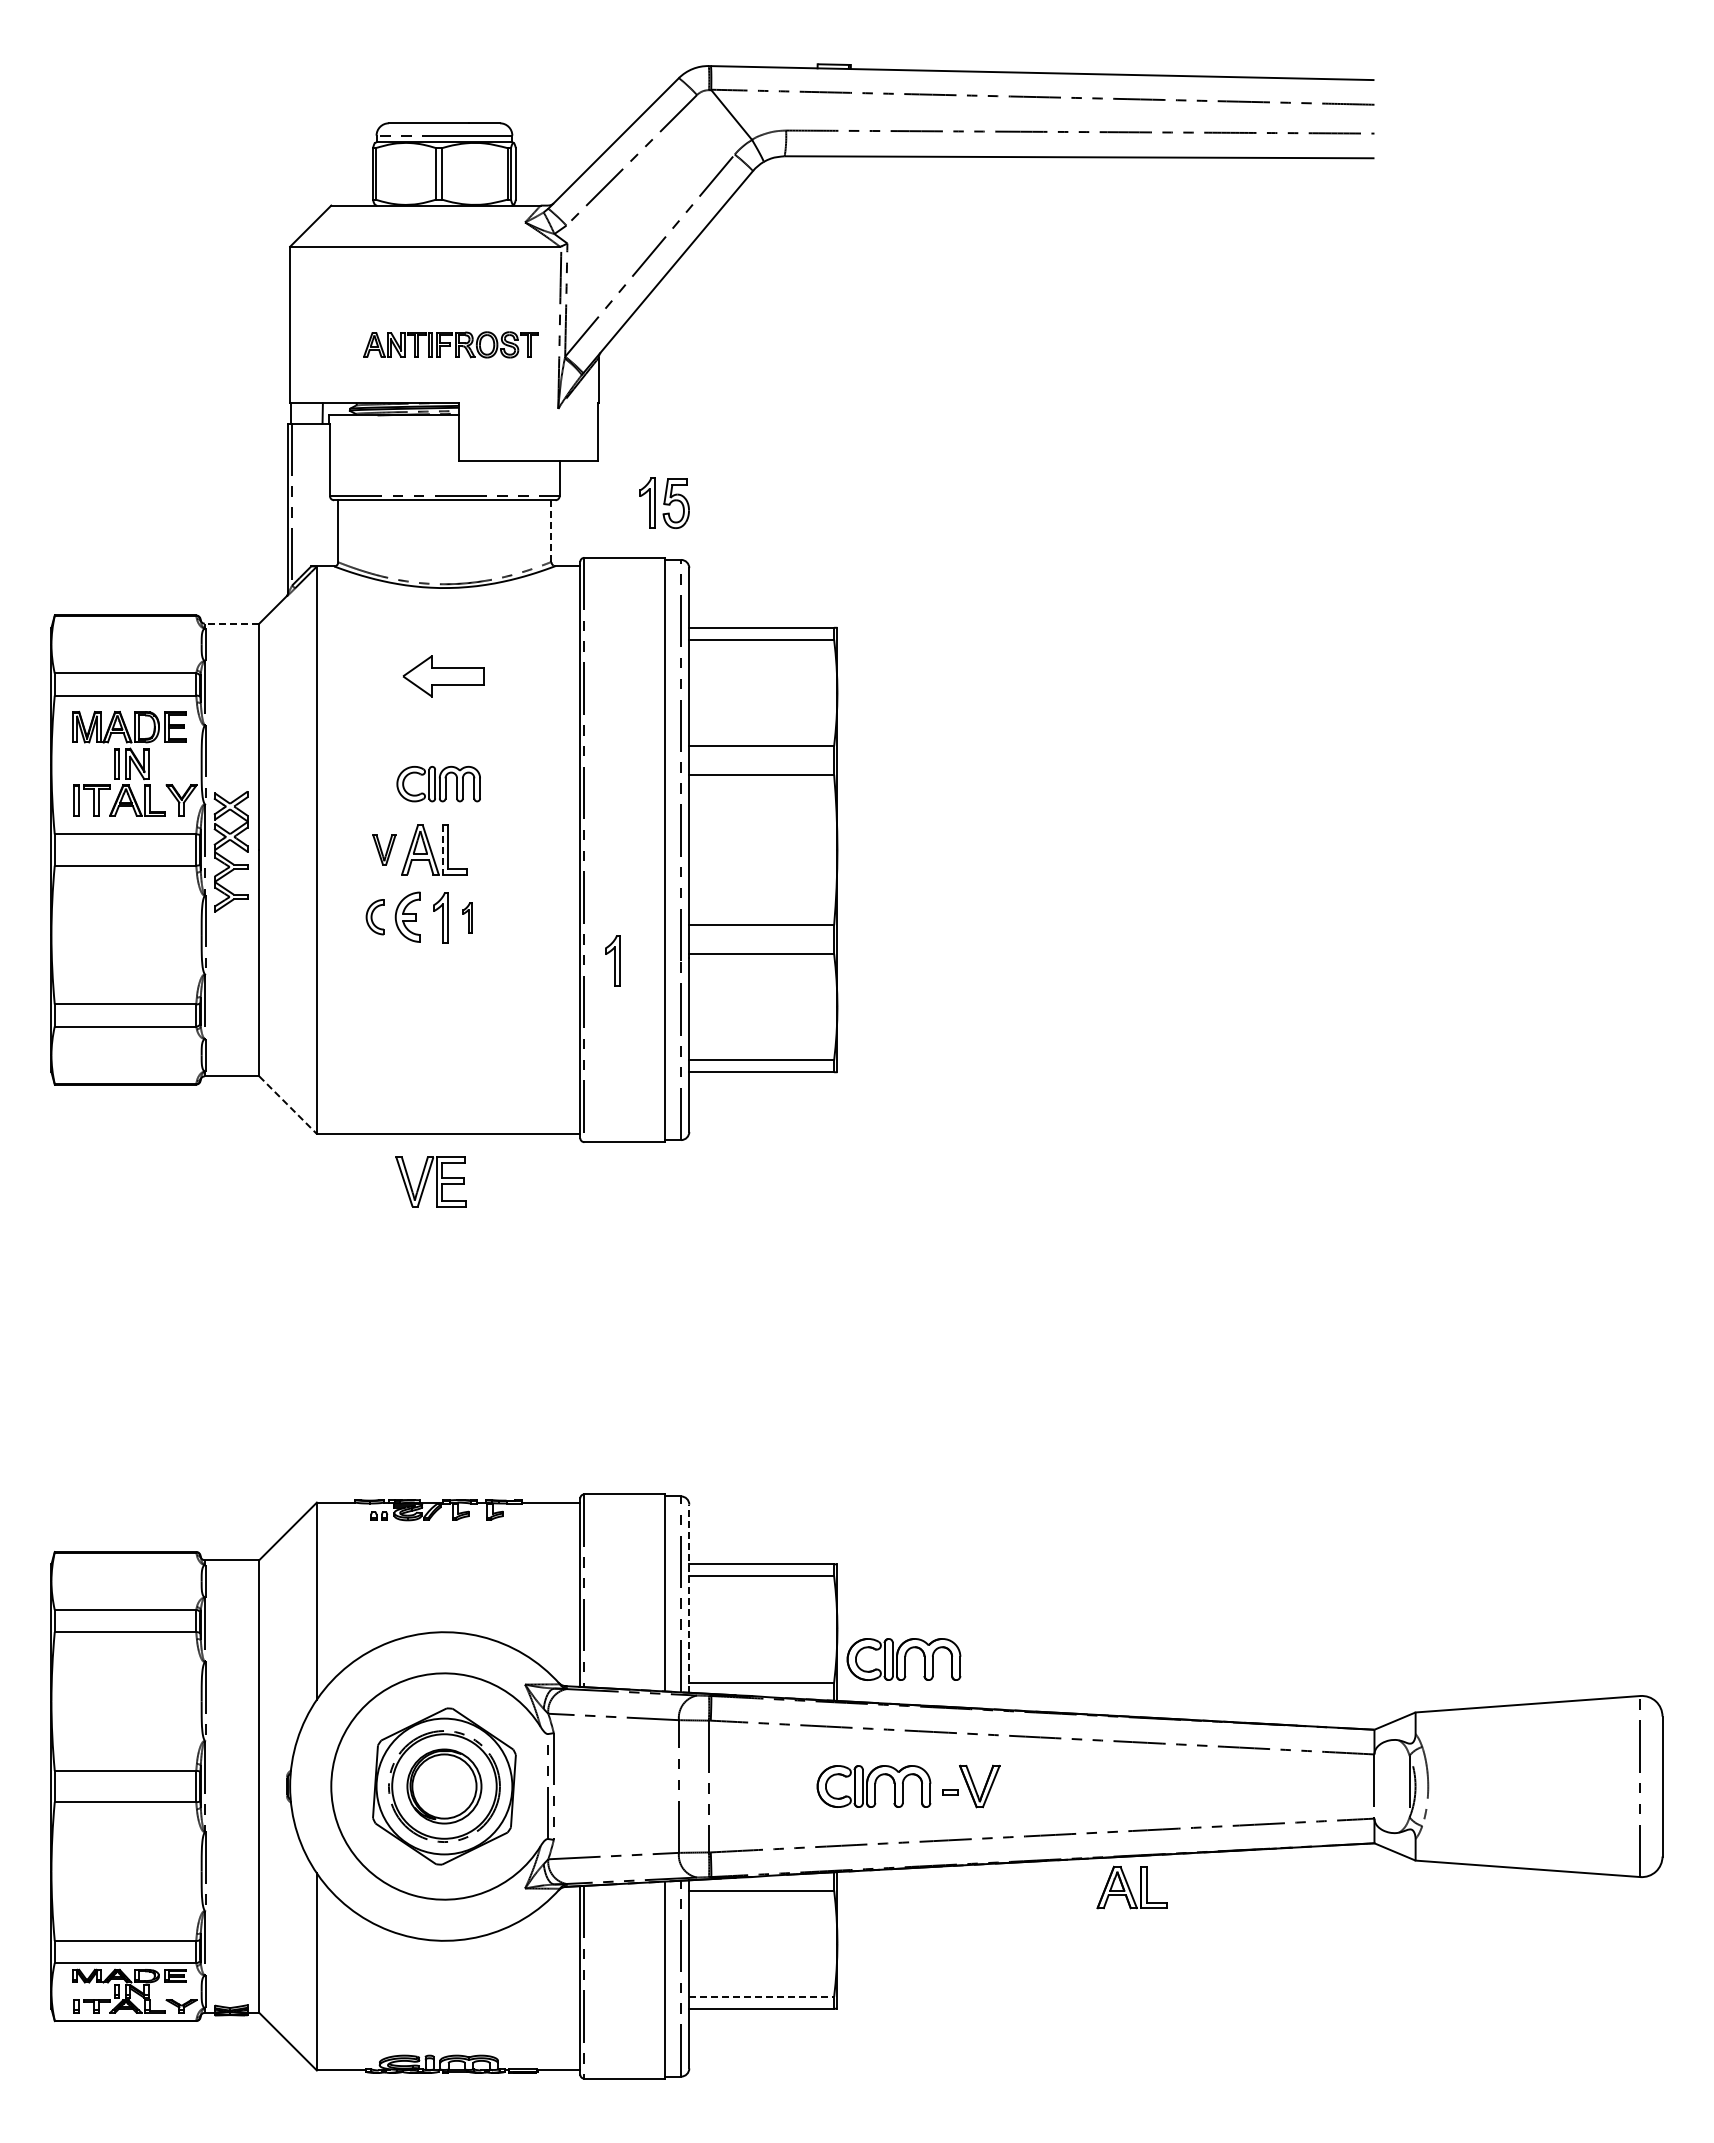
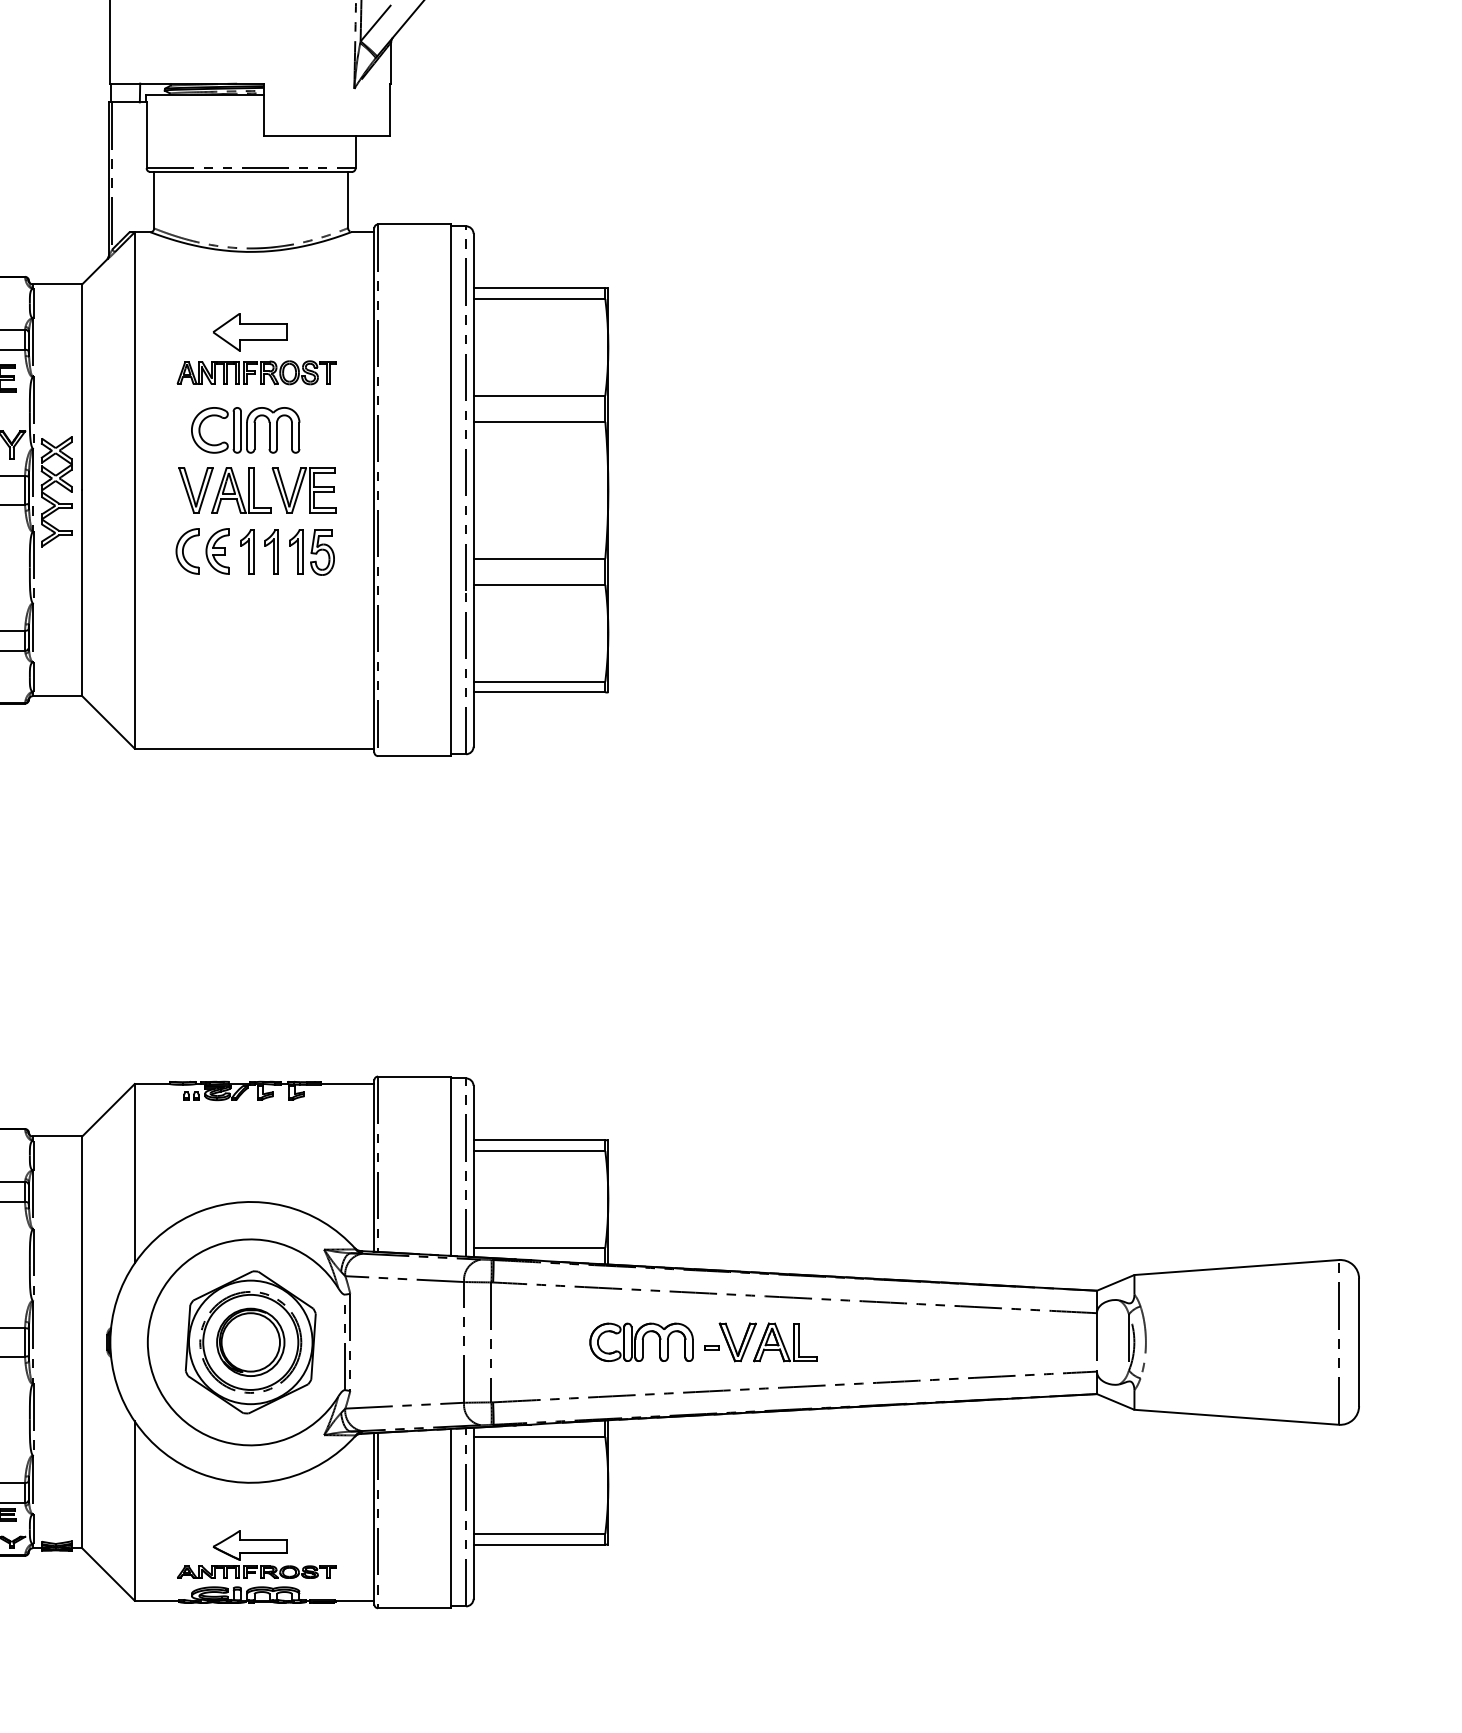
part: (450, 344) -> (256, 372), moved
part: (664, 502) -> (311, 551), moved
line: (551, 531) -> (348, 200), dashed -> solid
line: (231, 623) -> (57, 284), dashed -> solid
part: (438, 783) -> (245, 429), size x1.43
part: (384, 849) -> (196, 489), size x1.67
line: (442, 850) -> (249, 490), dashed -> solid
part: (375, 916) -> (188, 550), size x1.43
part: (467, 917) -> (271, 551), size x1.67
part: (612, 960) -> (403, 590), removed
line: (288, 1105) -> (108, 722), dashed -> solid
part: (430, 1181) -> (303, 489), moved
line: (689, 1598) -> (473, 1171), dashed -> solid
part: (903, 1659) -> (668, 1226), removed
part: (1131, 1887) -> (784, 1342), moved
line: (762, 1996) -> (540, 1533), dashed -> solid
part: (450, 2019) -> (256, 1554), added

